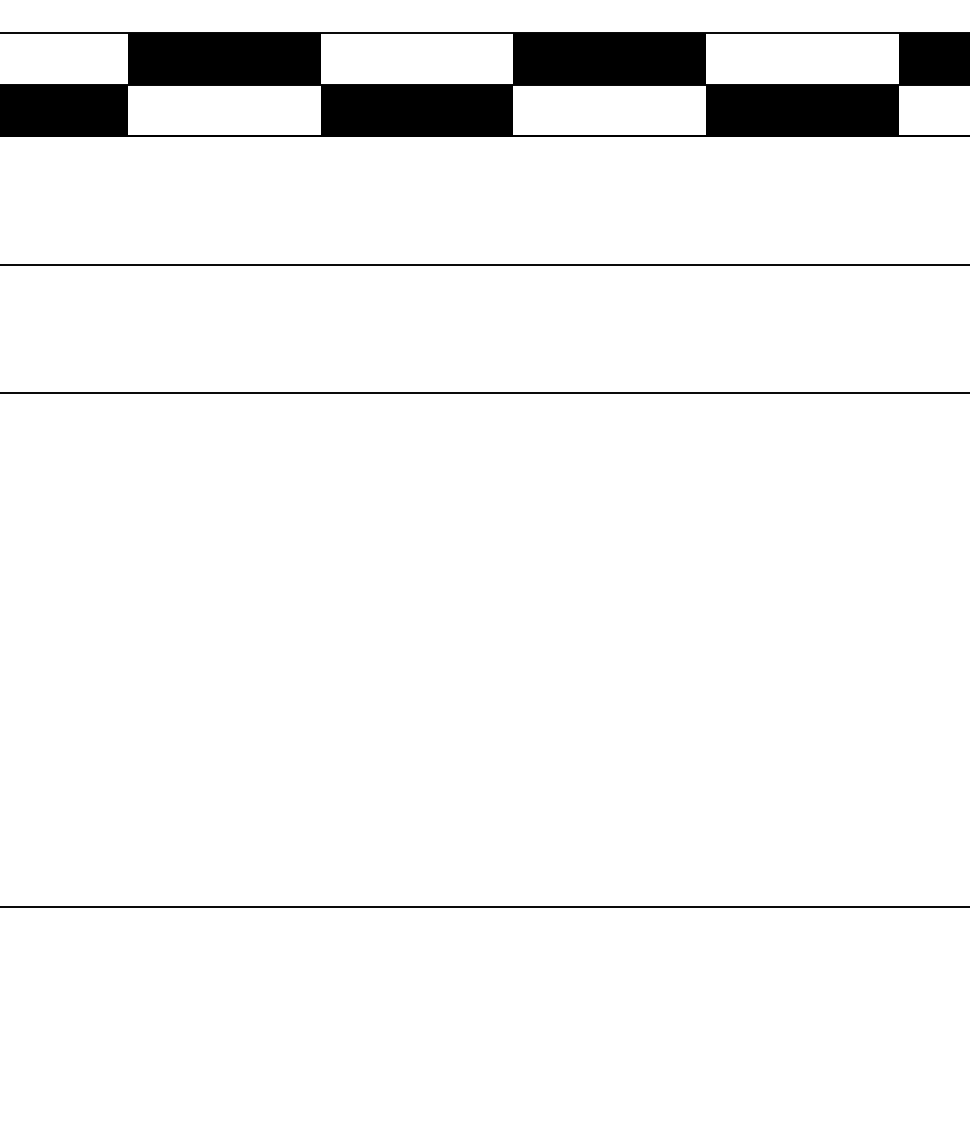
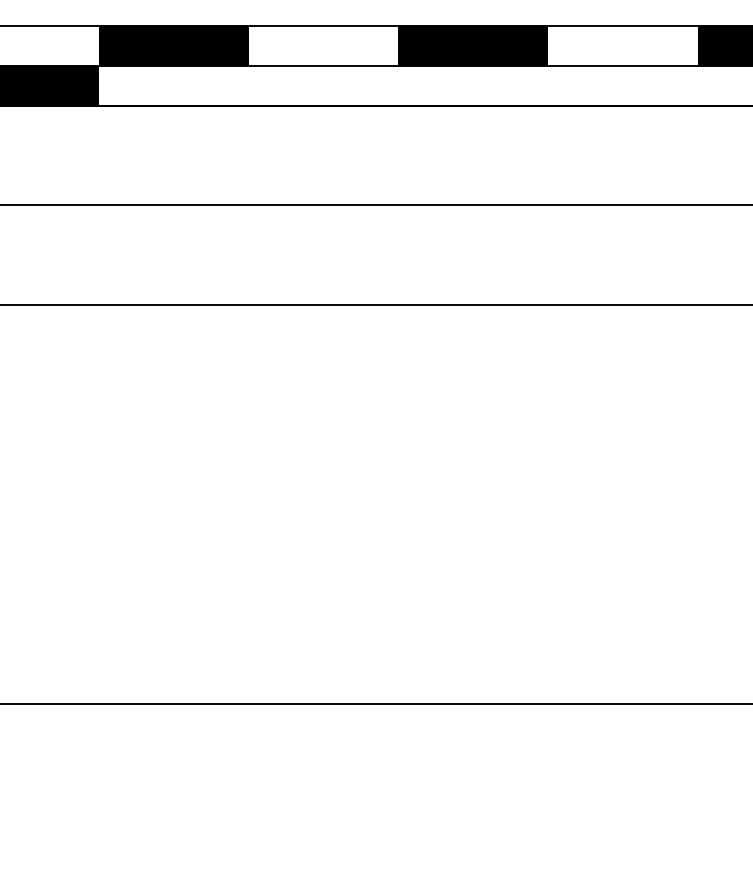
fill: (416, 110) -> (323, 85), removed
fill: (801, 110) -> (622, 85), removed

